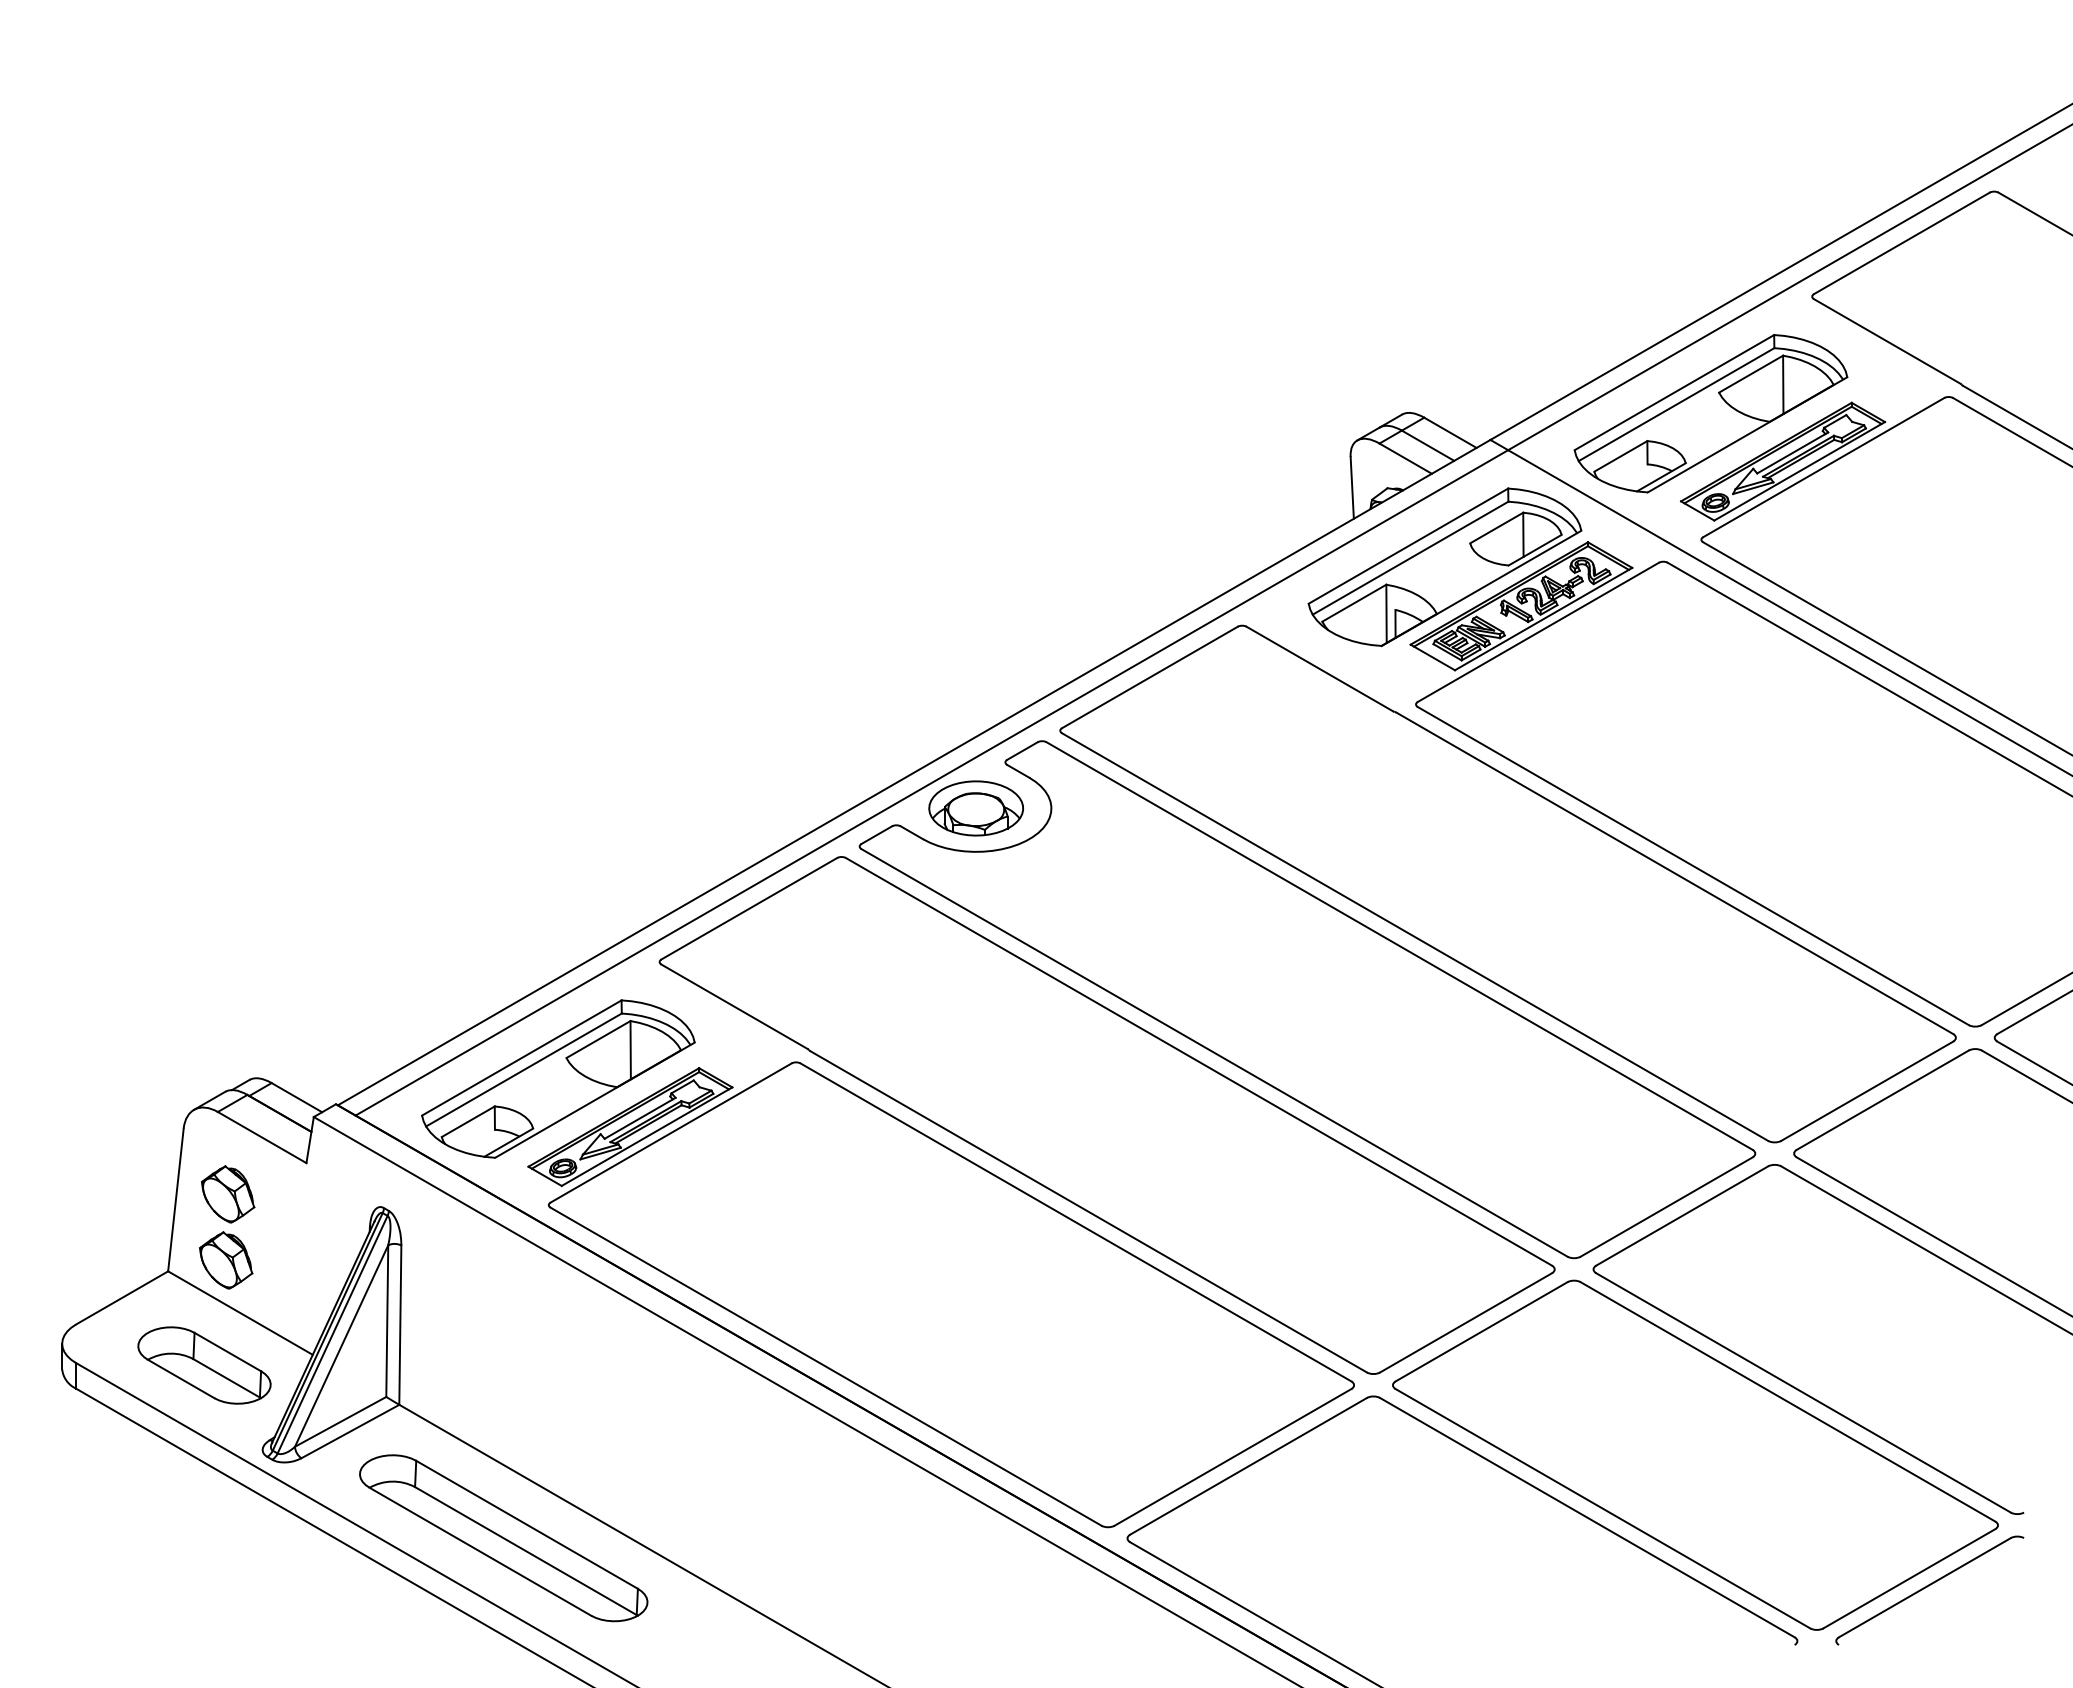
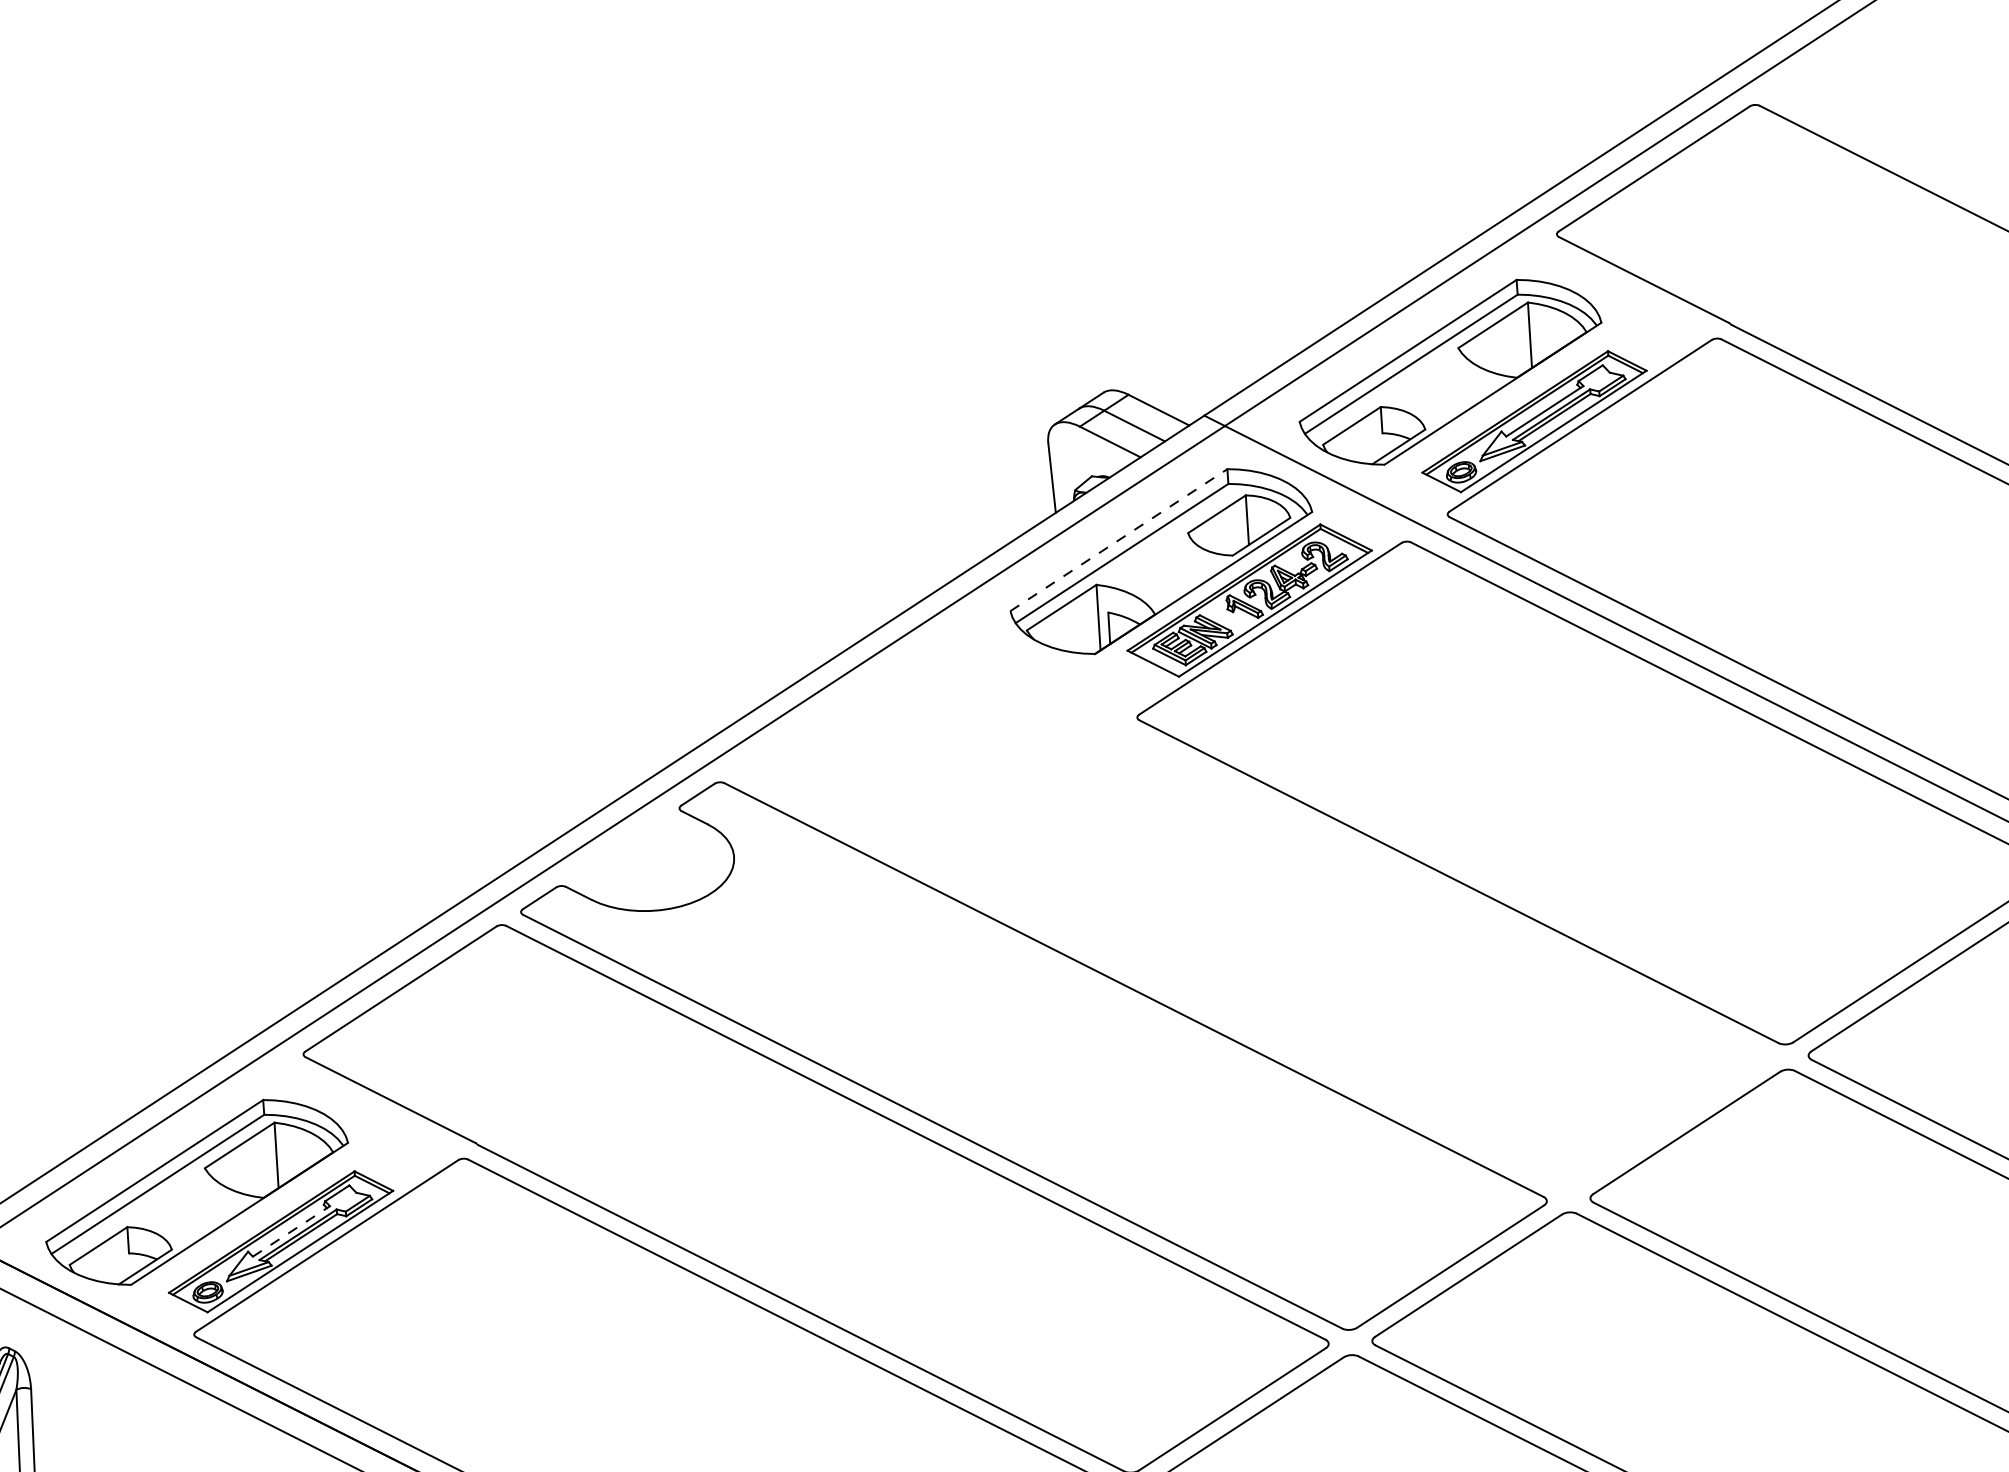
line: (1408, 545) -> (1118, 539), solid -> dashed
part: (975, 808) -> (648, 862), removed
part: (1507, 883) -> (1251, 913), removed
line: (640, 1118) -> (291, 1231), solid -> dashed

